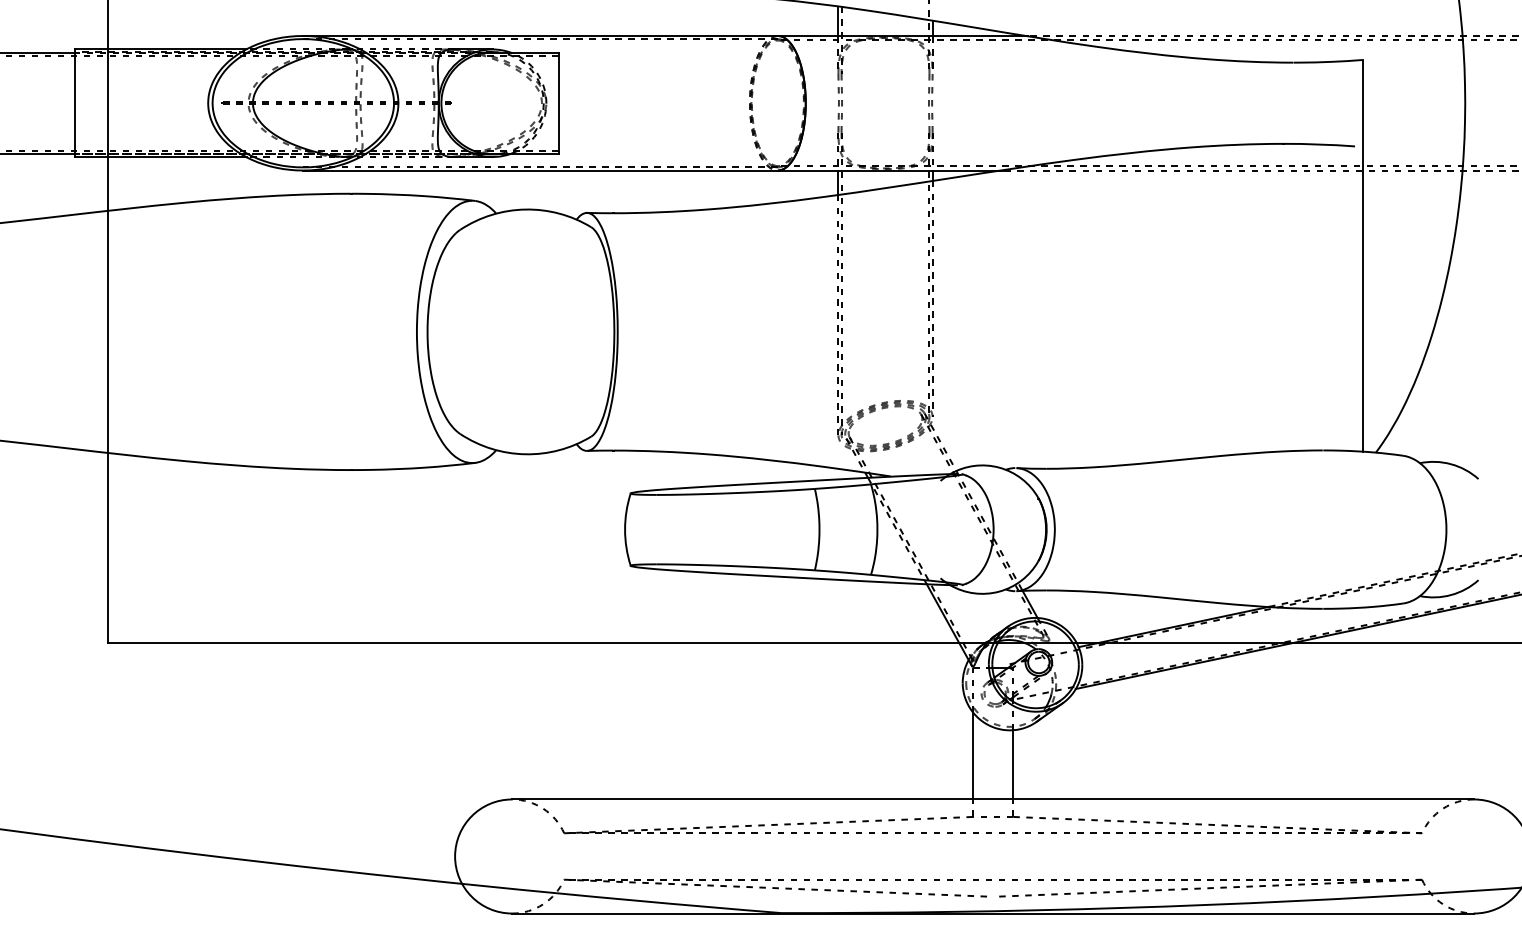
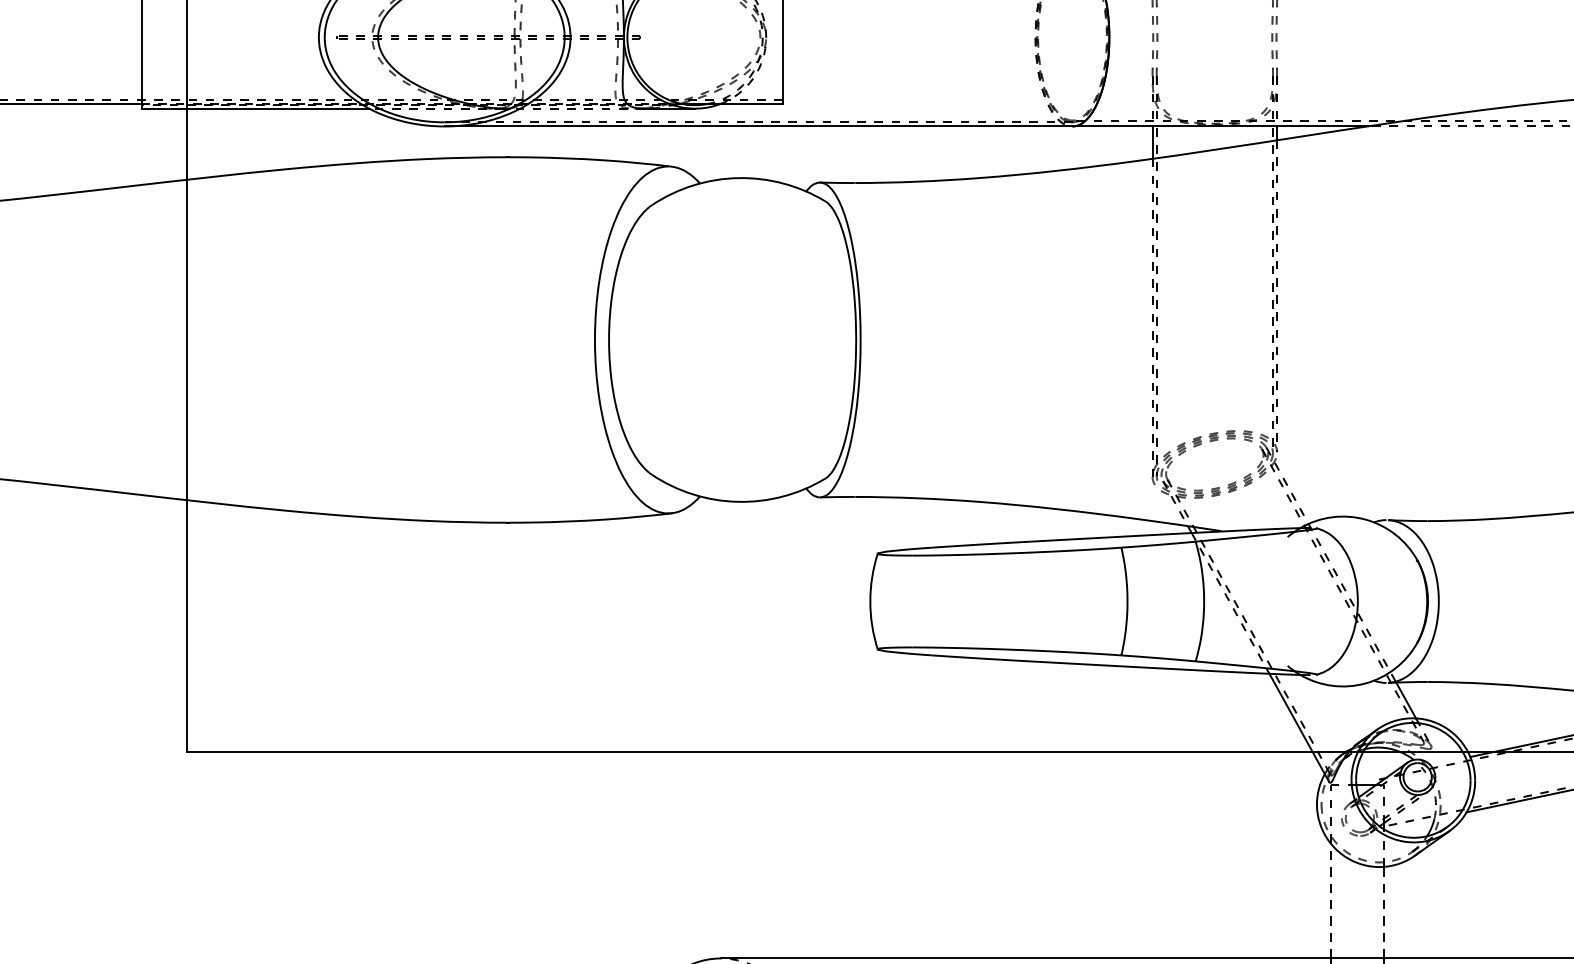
line: (972, 755) -> (1329, 900), solid -> dashed
line: (1013, 764) -> (1384, 912), solid -> dashed

